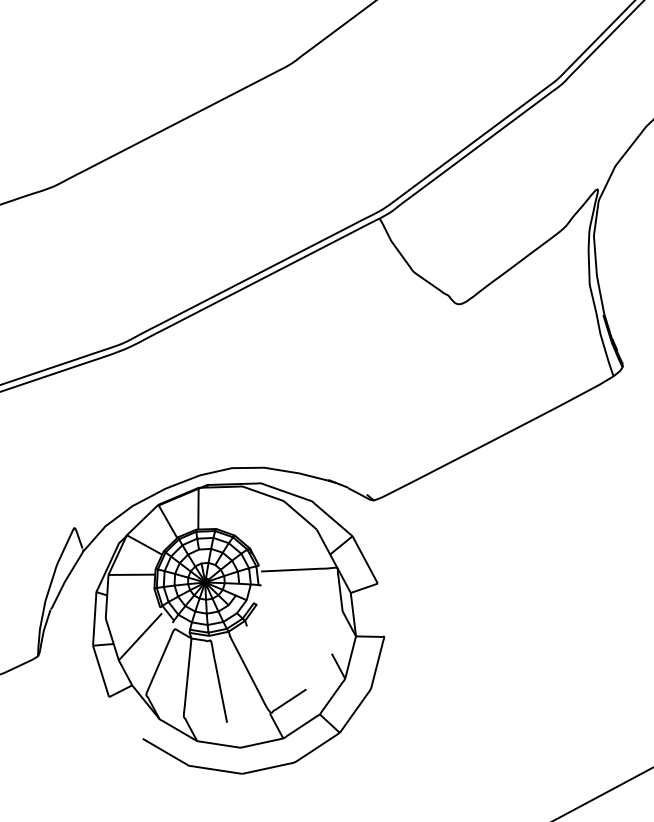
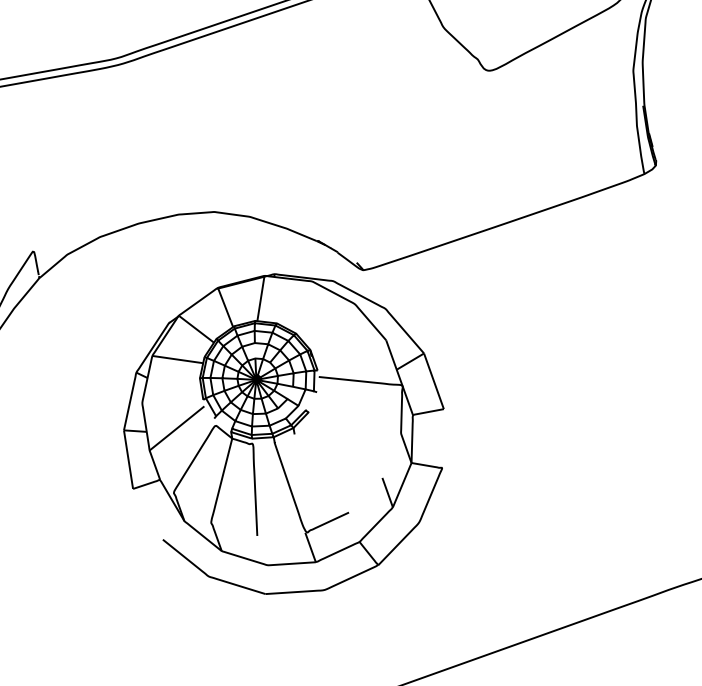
part: (238, 628) -> (285, 435), moved

